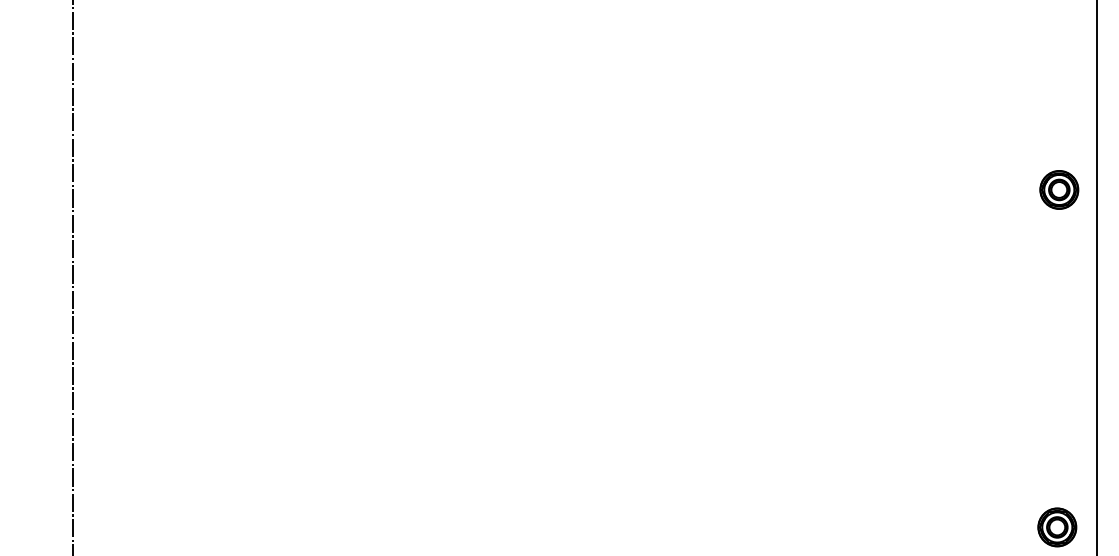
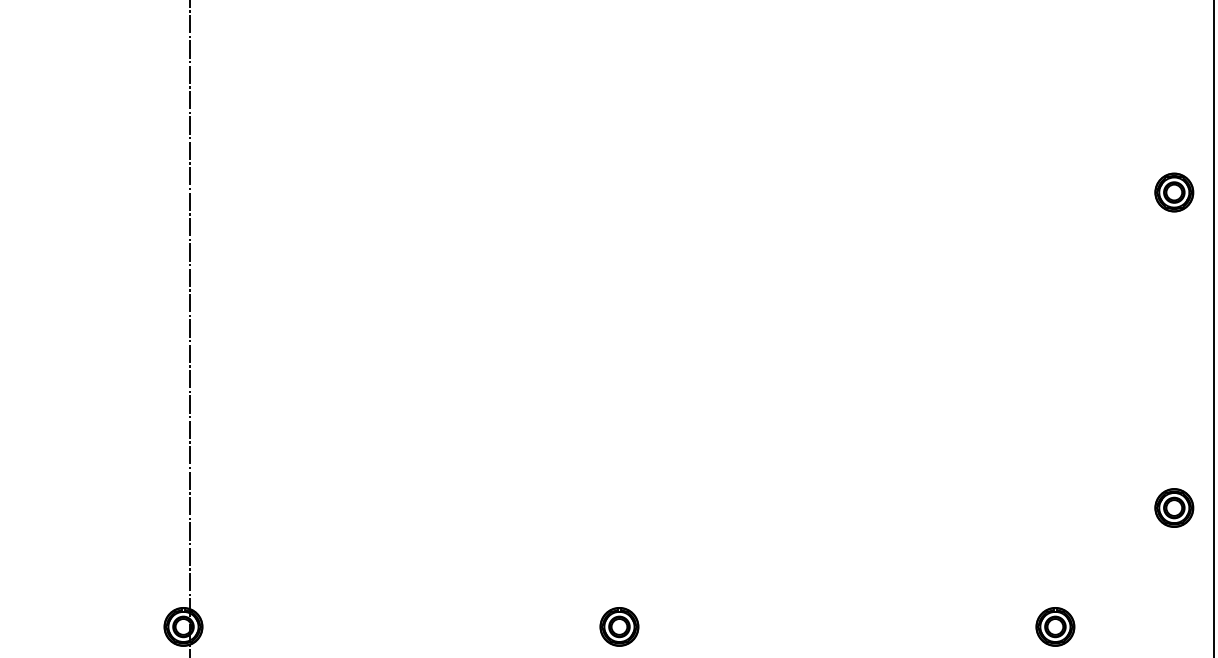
part: (1059, 189) -> (1174, 192), moved
part: (1057, 526) -> (1174, 507), moved

